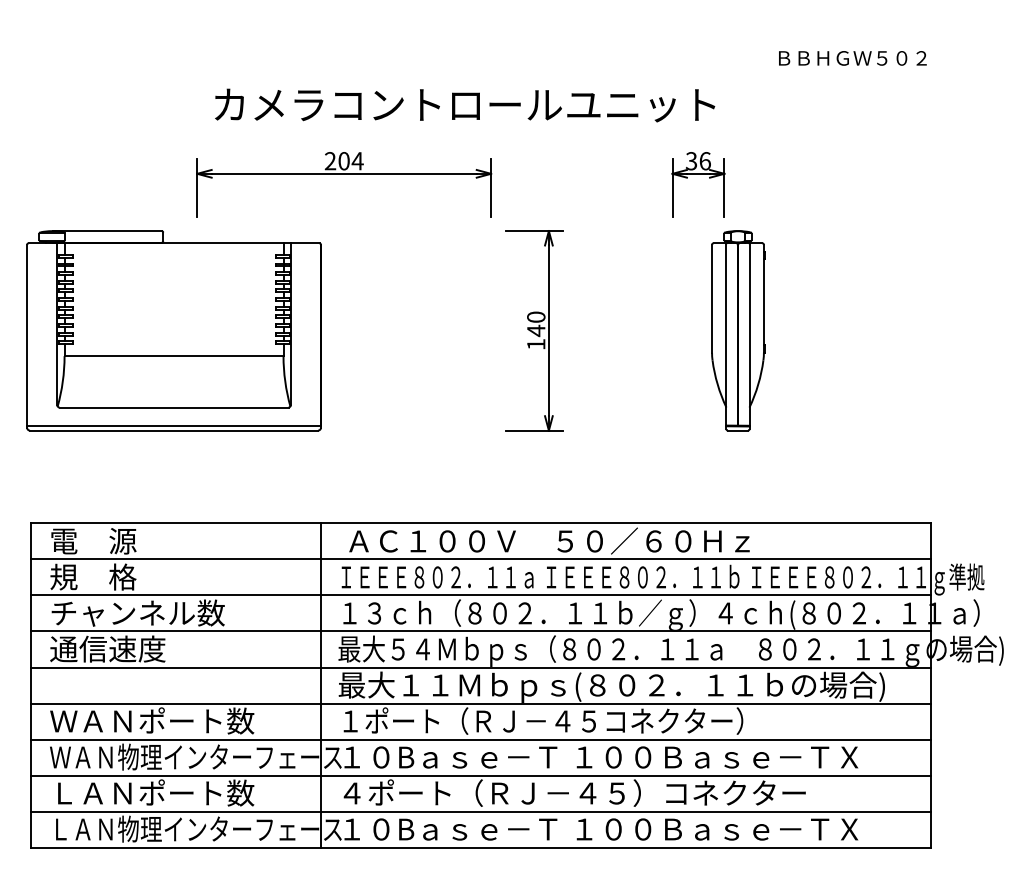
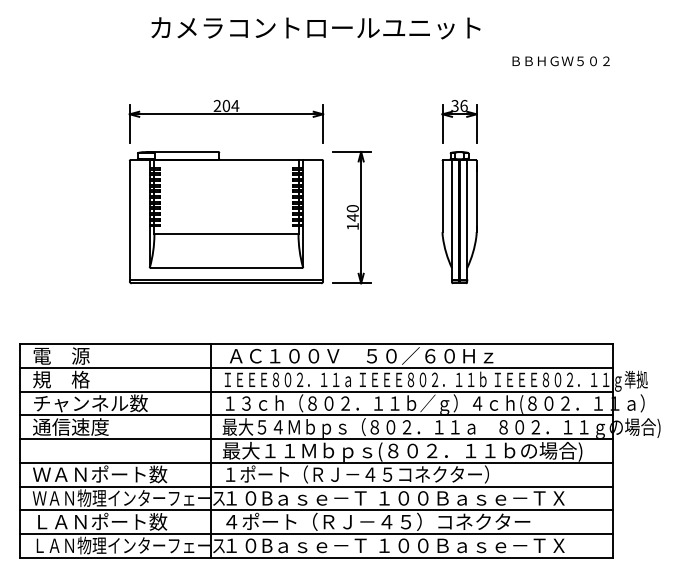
text: (851, 58) -> (560, 61), moved
text: (464, 105) -> (315, 28), moved
part: (174, 330) -> (226, 217), moved
part: (737, 330) -> (459, 217), moved

